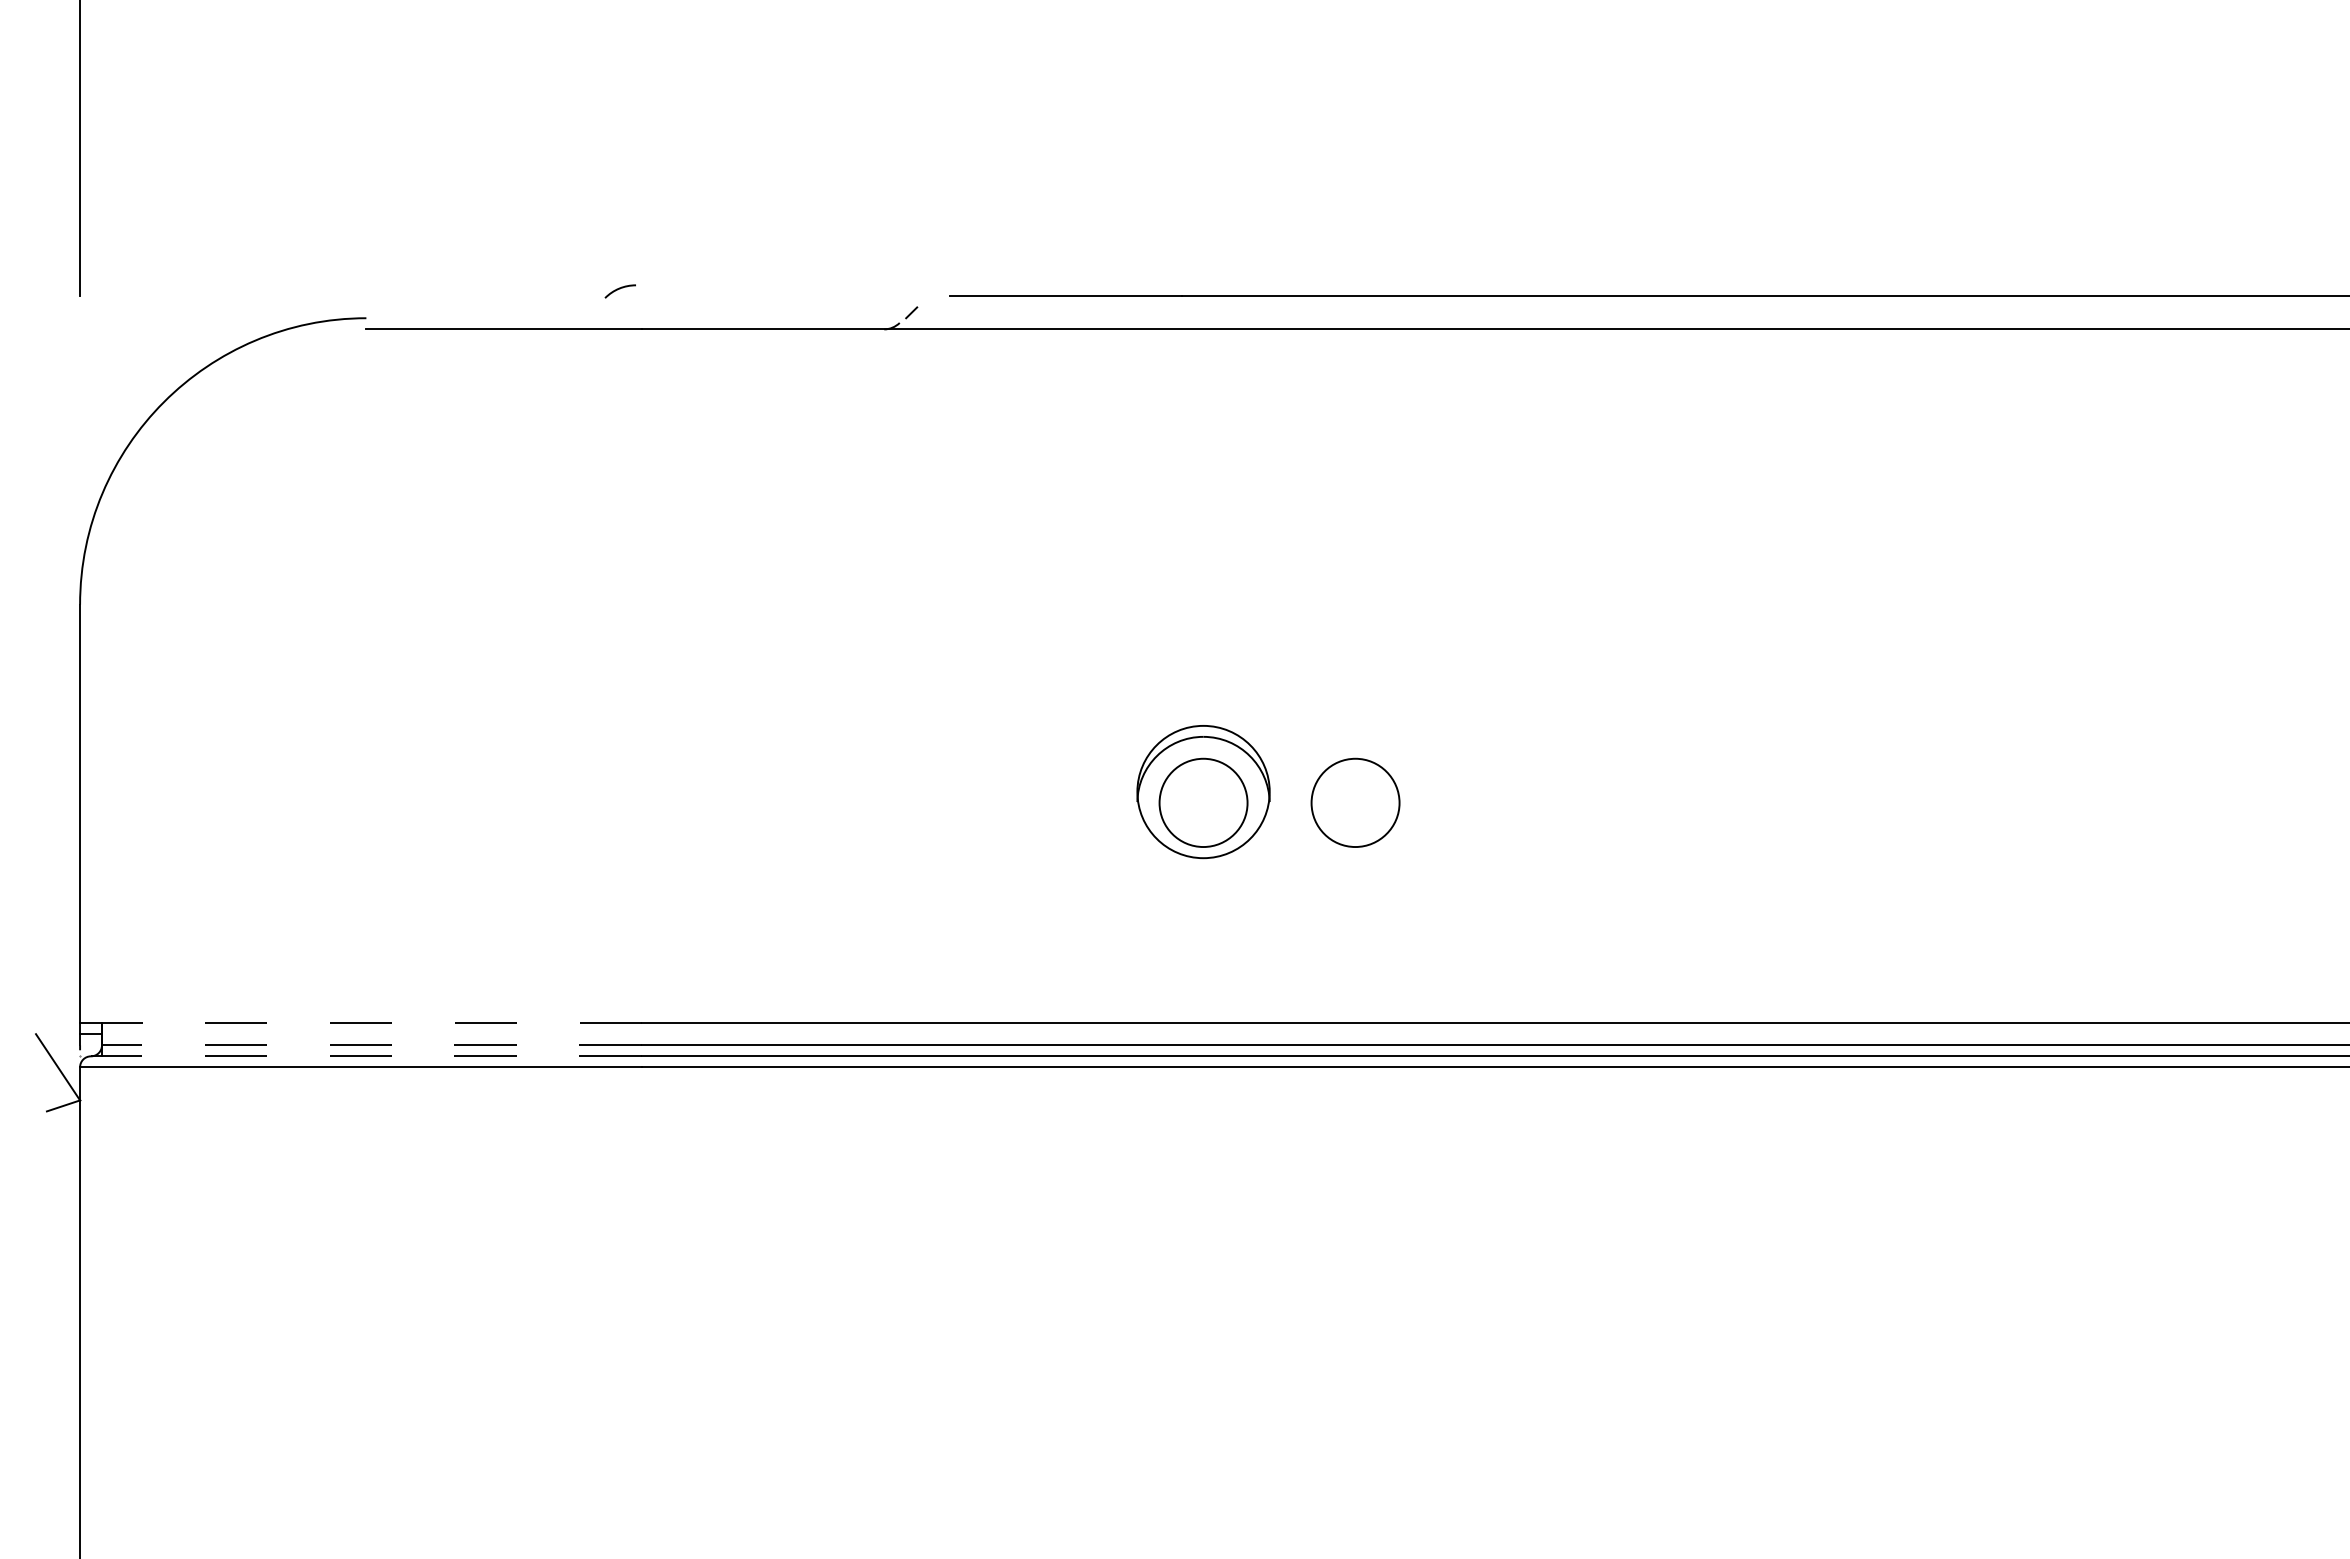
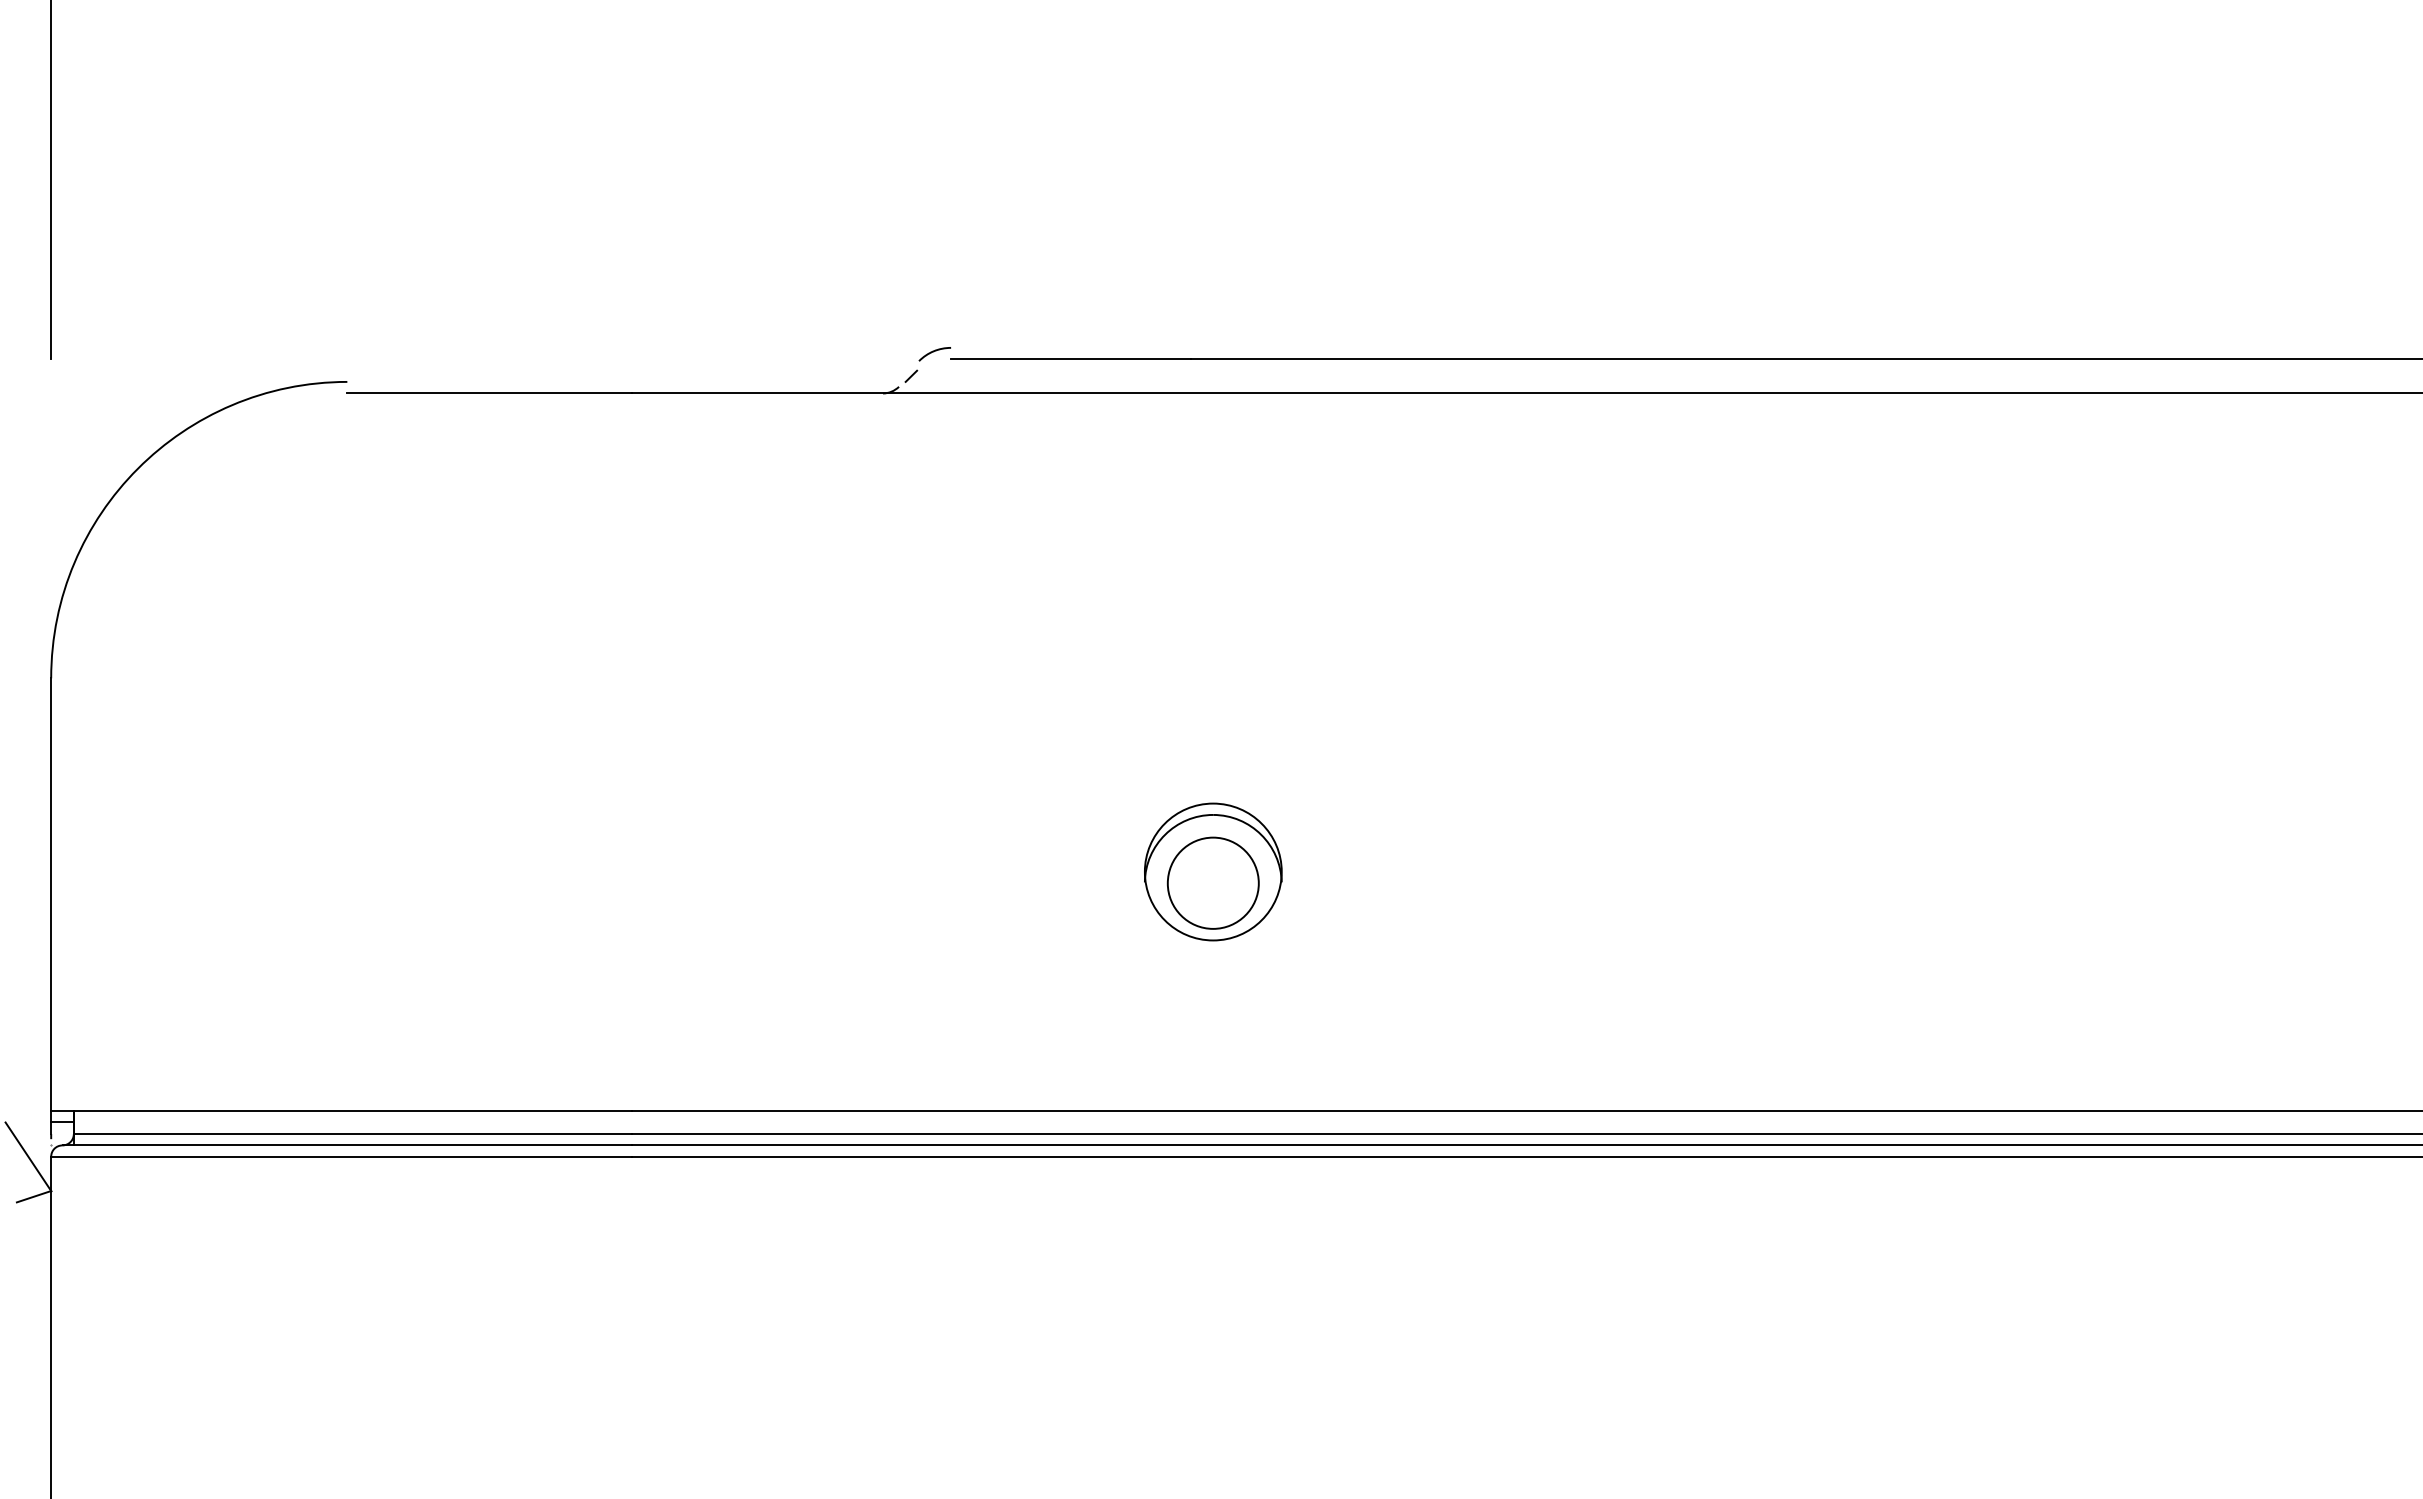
curve: (619, 289) -> (933, 352), moved
part: (1355, 802) -> (1370, 882), removed
line: (360, 1023) -> (341, 1111), dashed -> solid
line: (371, 1045) -> (352, 1134), dashed -> solid
line: (365, 1056) -> (346, 1145), dashed -> solid

